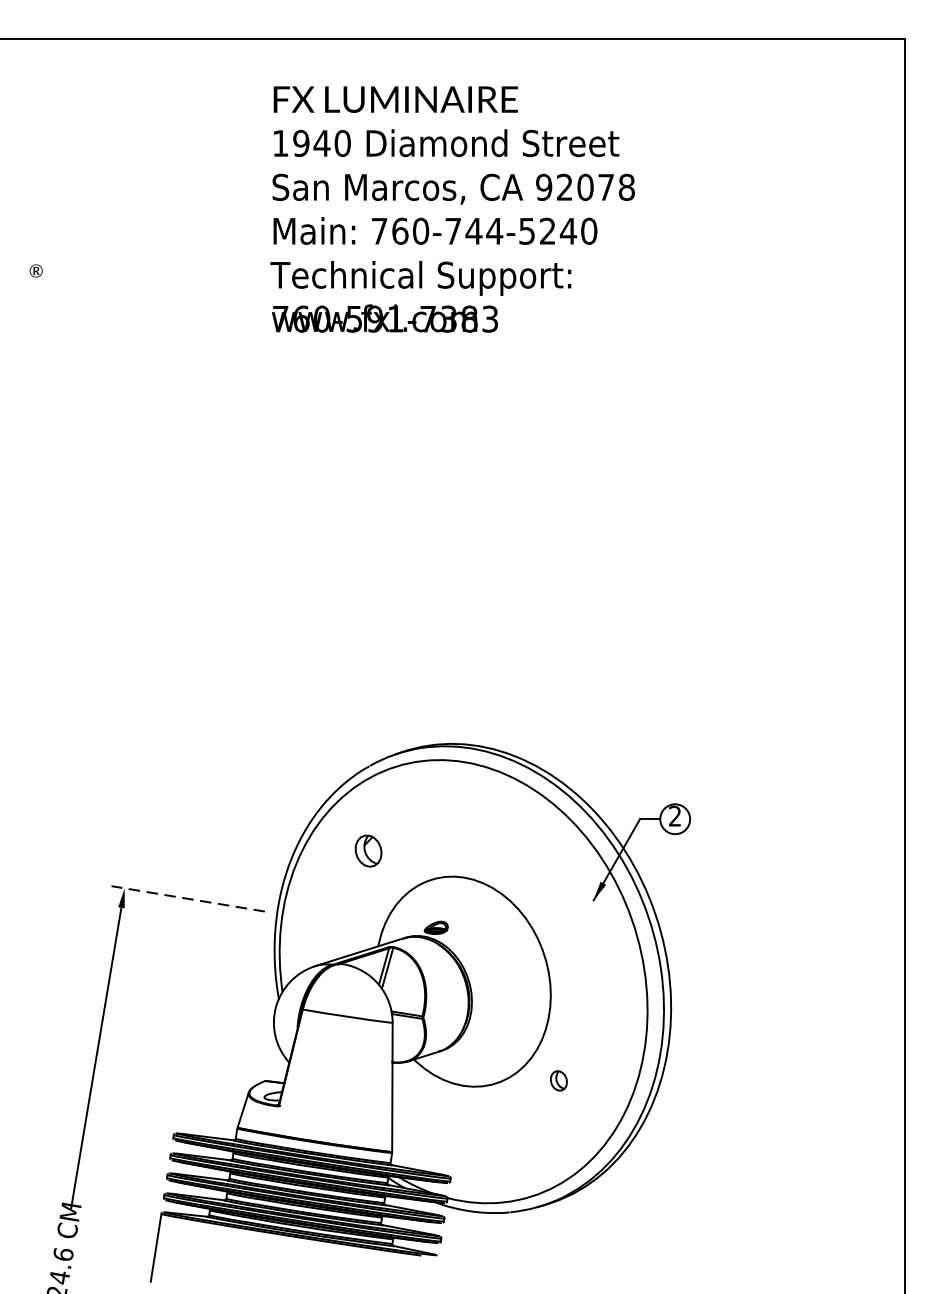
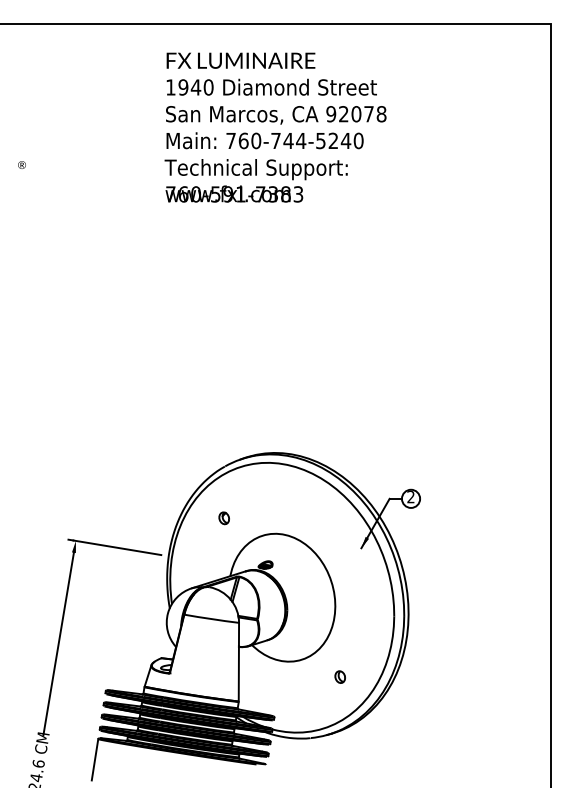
part: (367, 851) -> (223, 518), size x0.62
line: (192, 899) -> (117, 547), dashed -> solid
part: (557, 1079) -> (339, 676), moved

